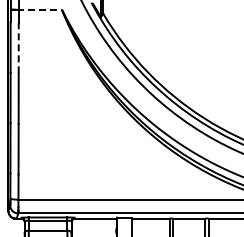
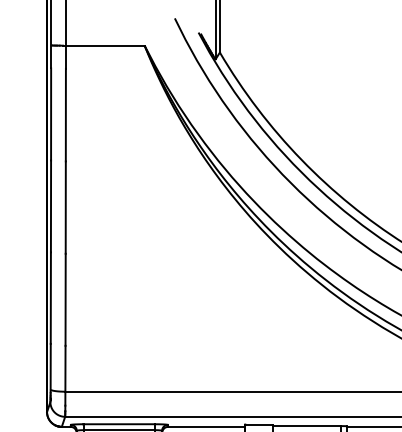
line: (40, 9) -> (105, 45), dashed -> solid
line: (18, 47) -> (65, 114), dashed -> solid

